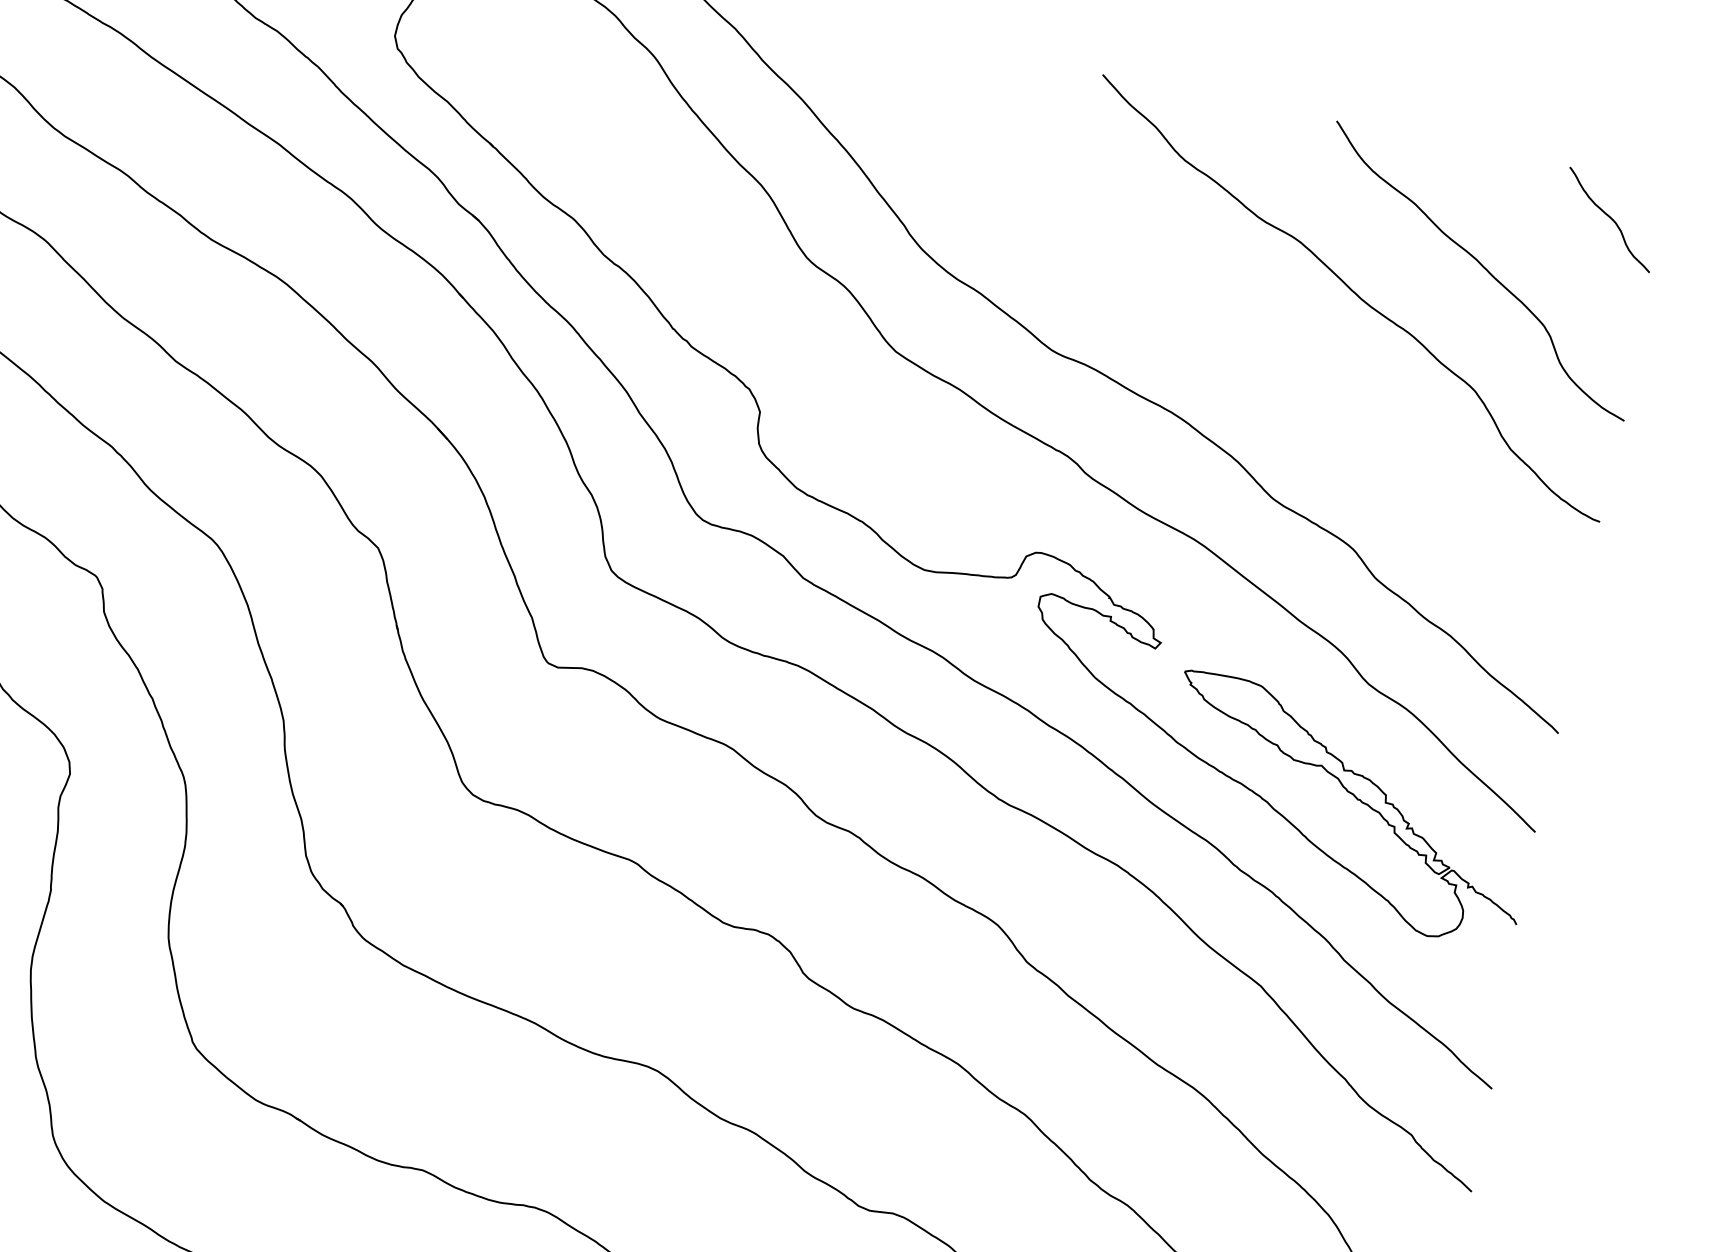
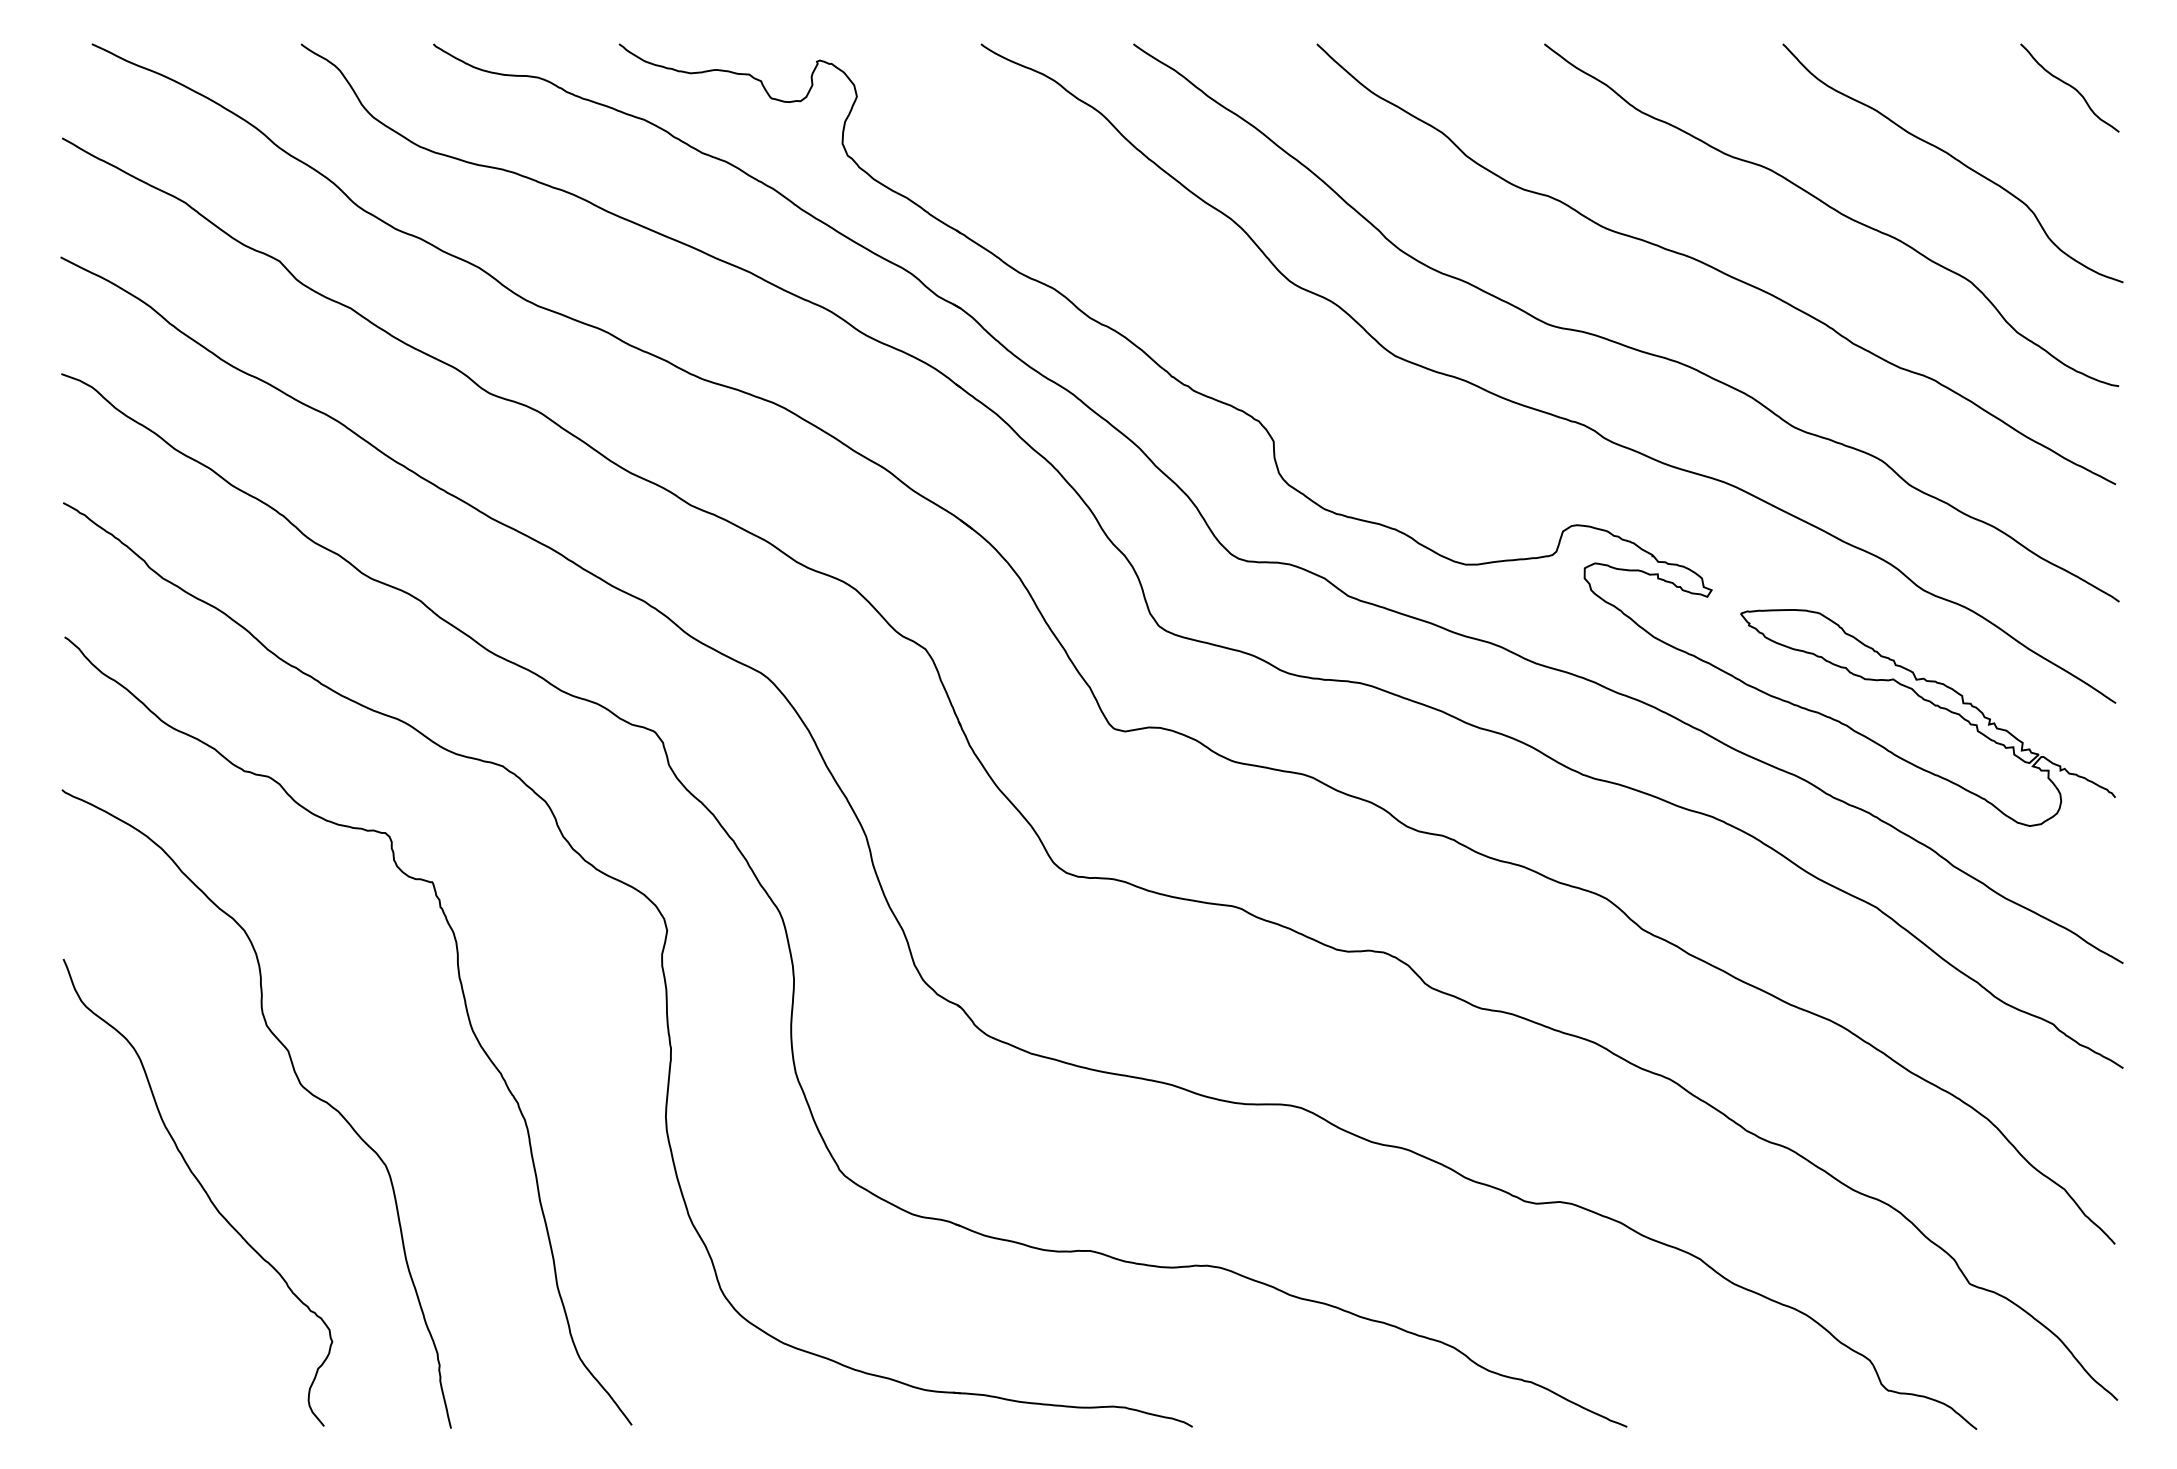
curve: (1227, 327) -> (1715, 267), added

